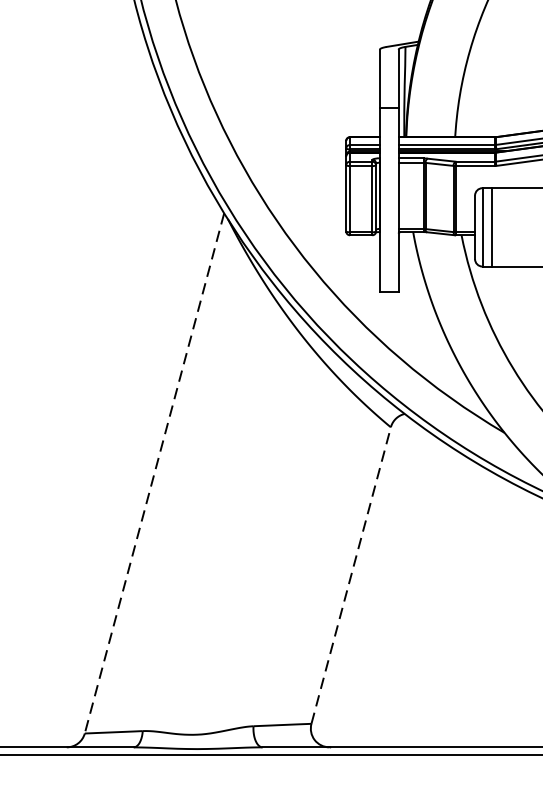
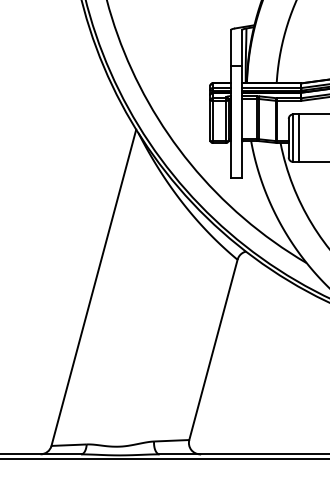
line: (153, 472) -> (93, 287), dashed -> solid
line: (351, 574) -> (213, 349), dashed -> solid

